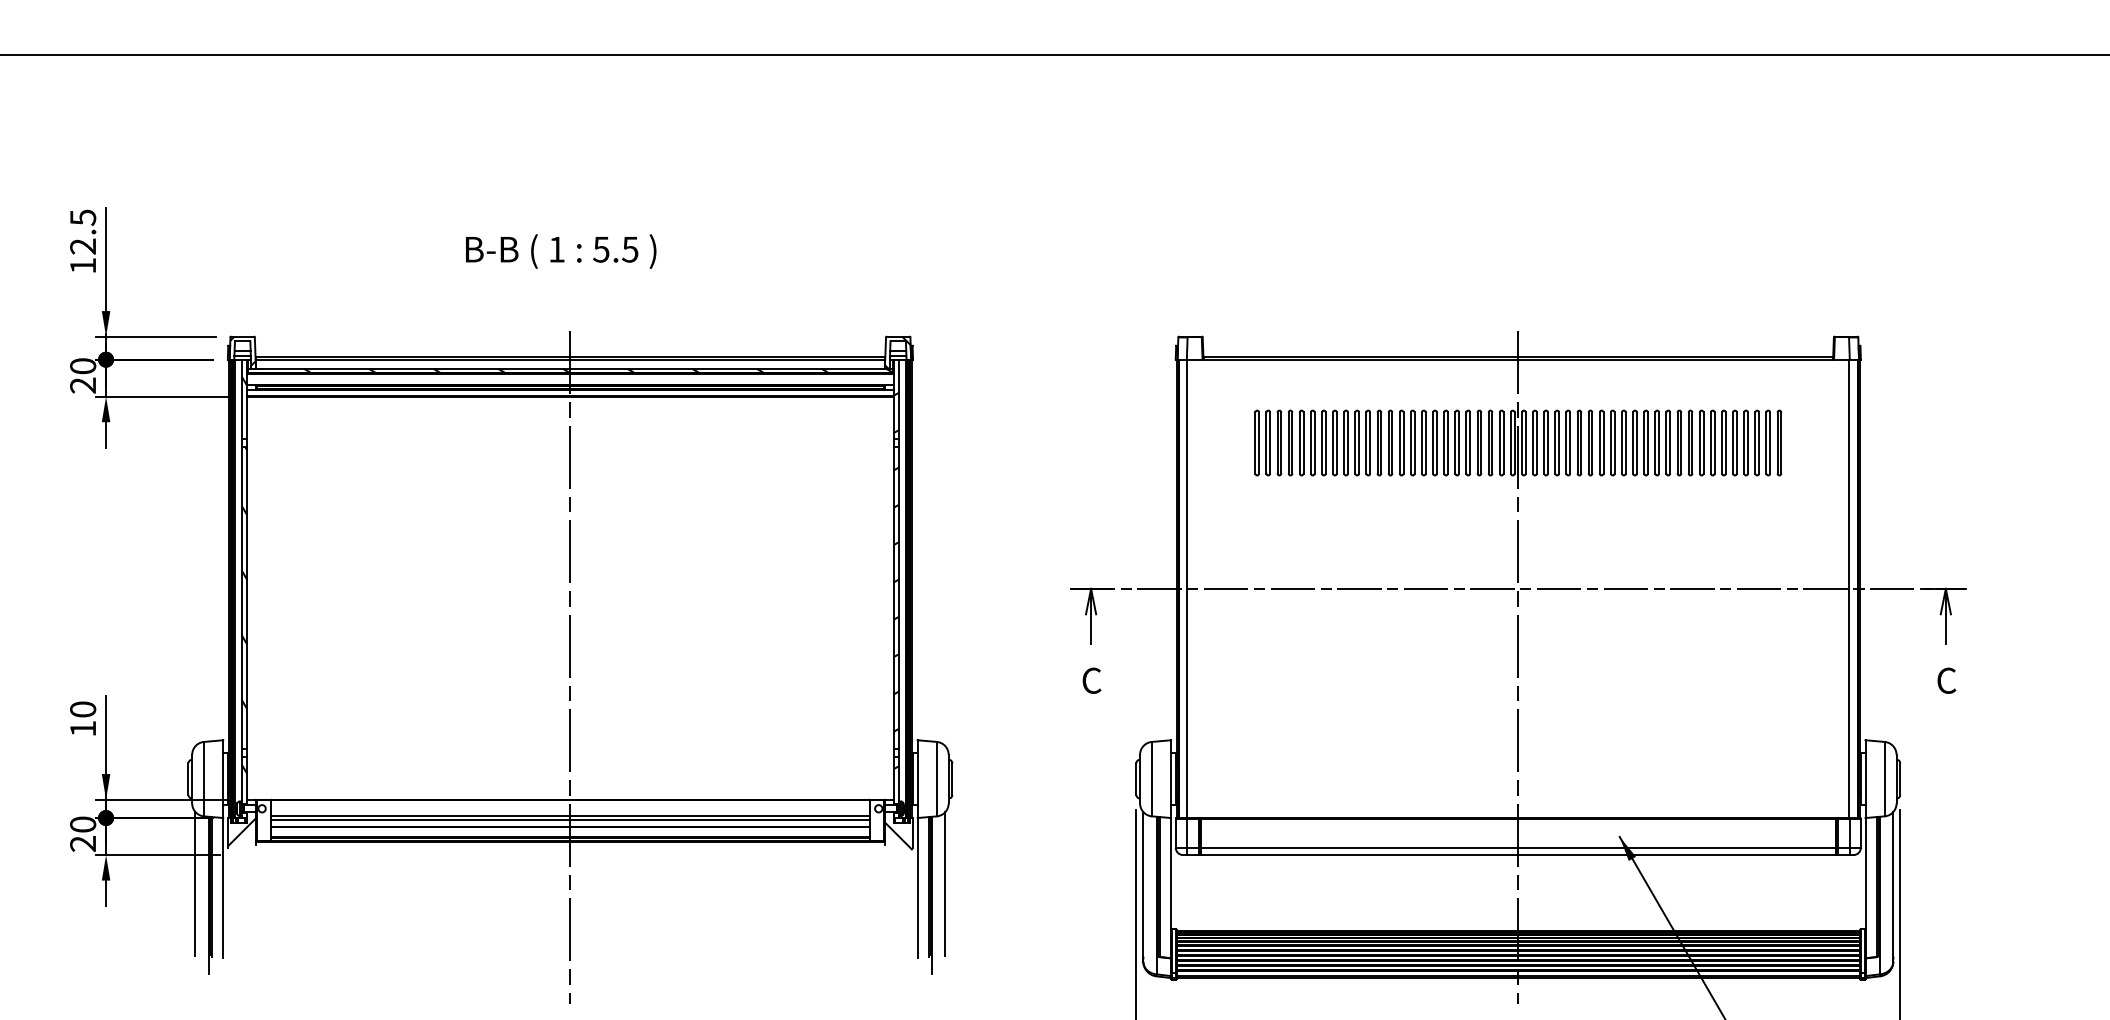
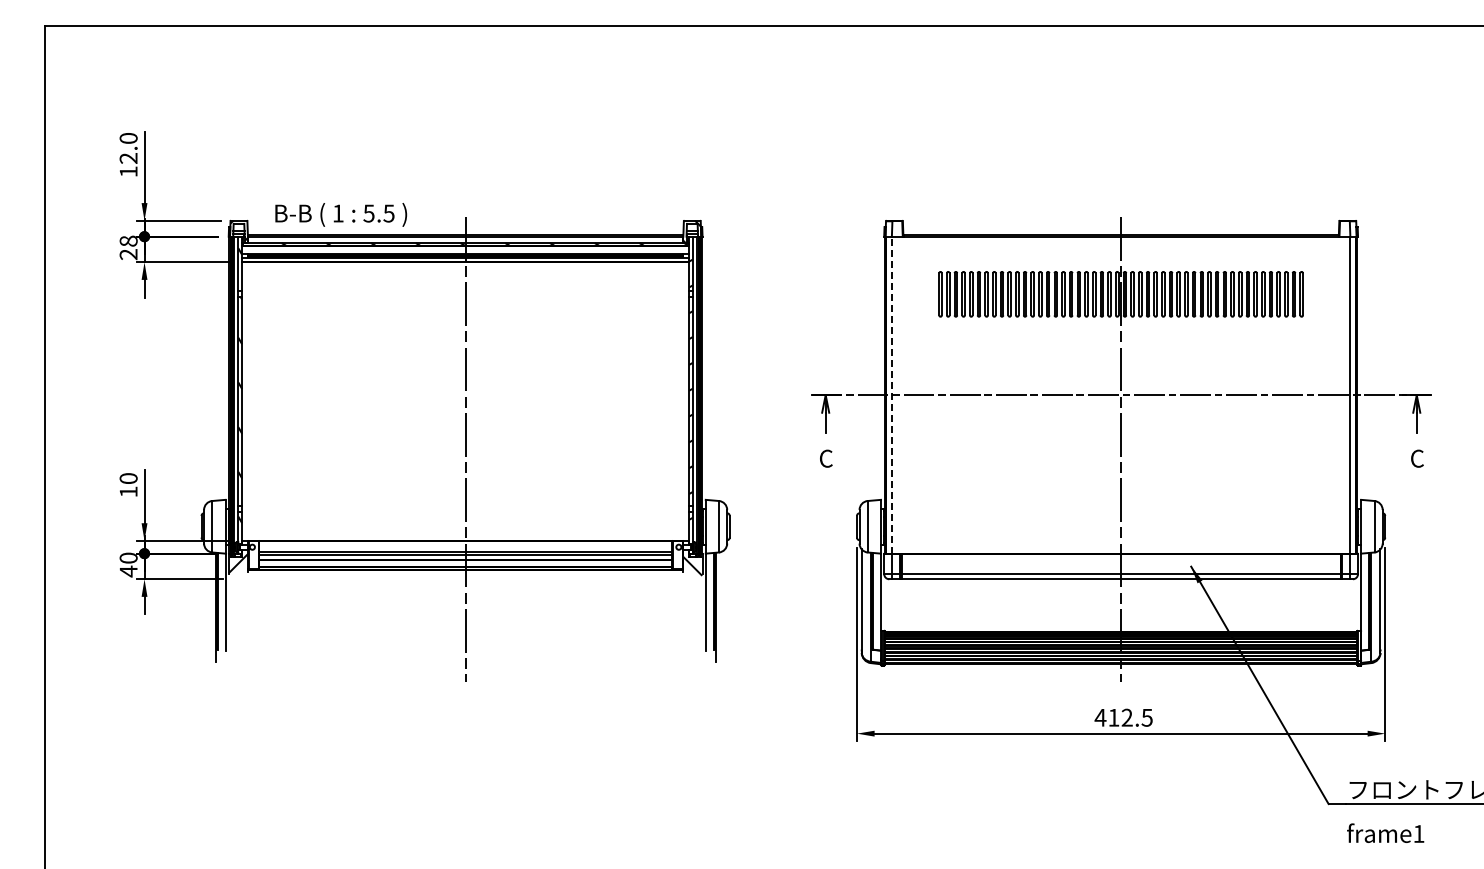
text: (82, 217) -> (128, 138), 12.5 -> 12.0
text: (561, 250) -> (341, 214), moved
text: (82, 365) -> (128, 240), 20 -> 28
line: (1187, 587) -> (892, 394), solid -> dashed
text: (82, 843) -> (128, 571), 20 -> 40
line: (195, 884) -> (206, 599), removed
line: (944, 884) -> (724, 599), removed

